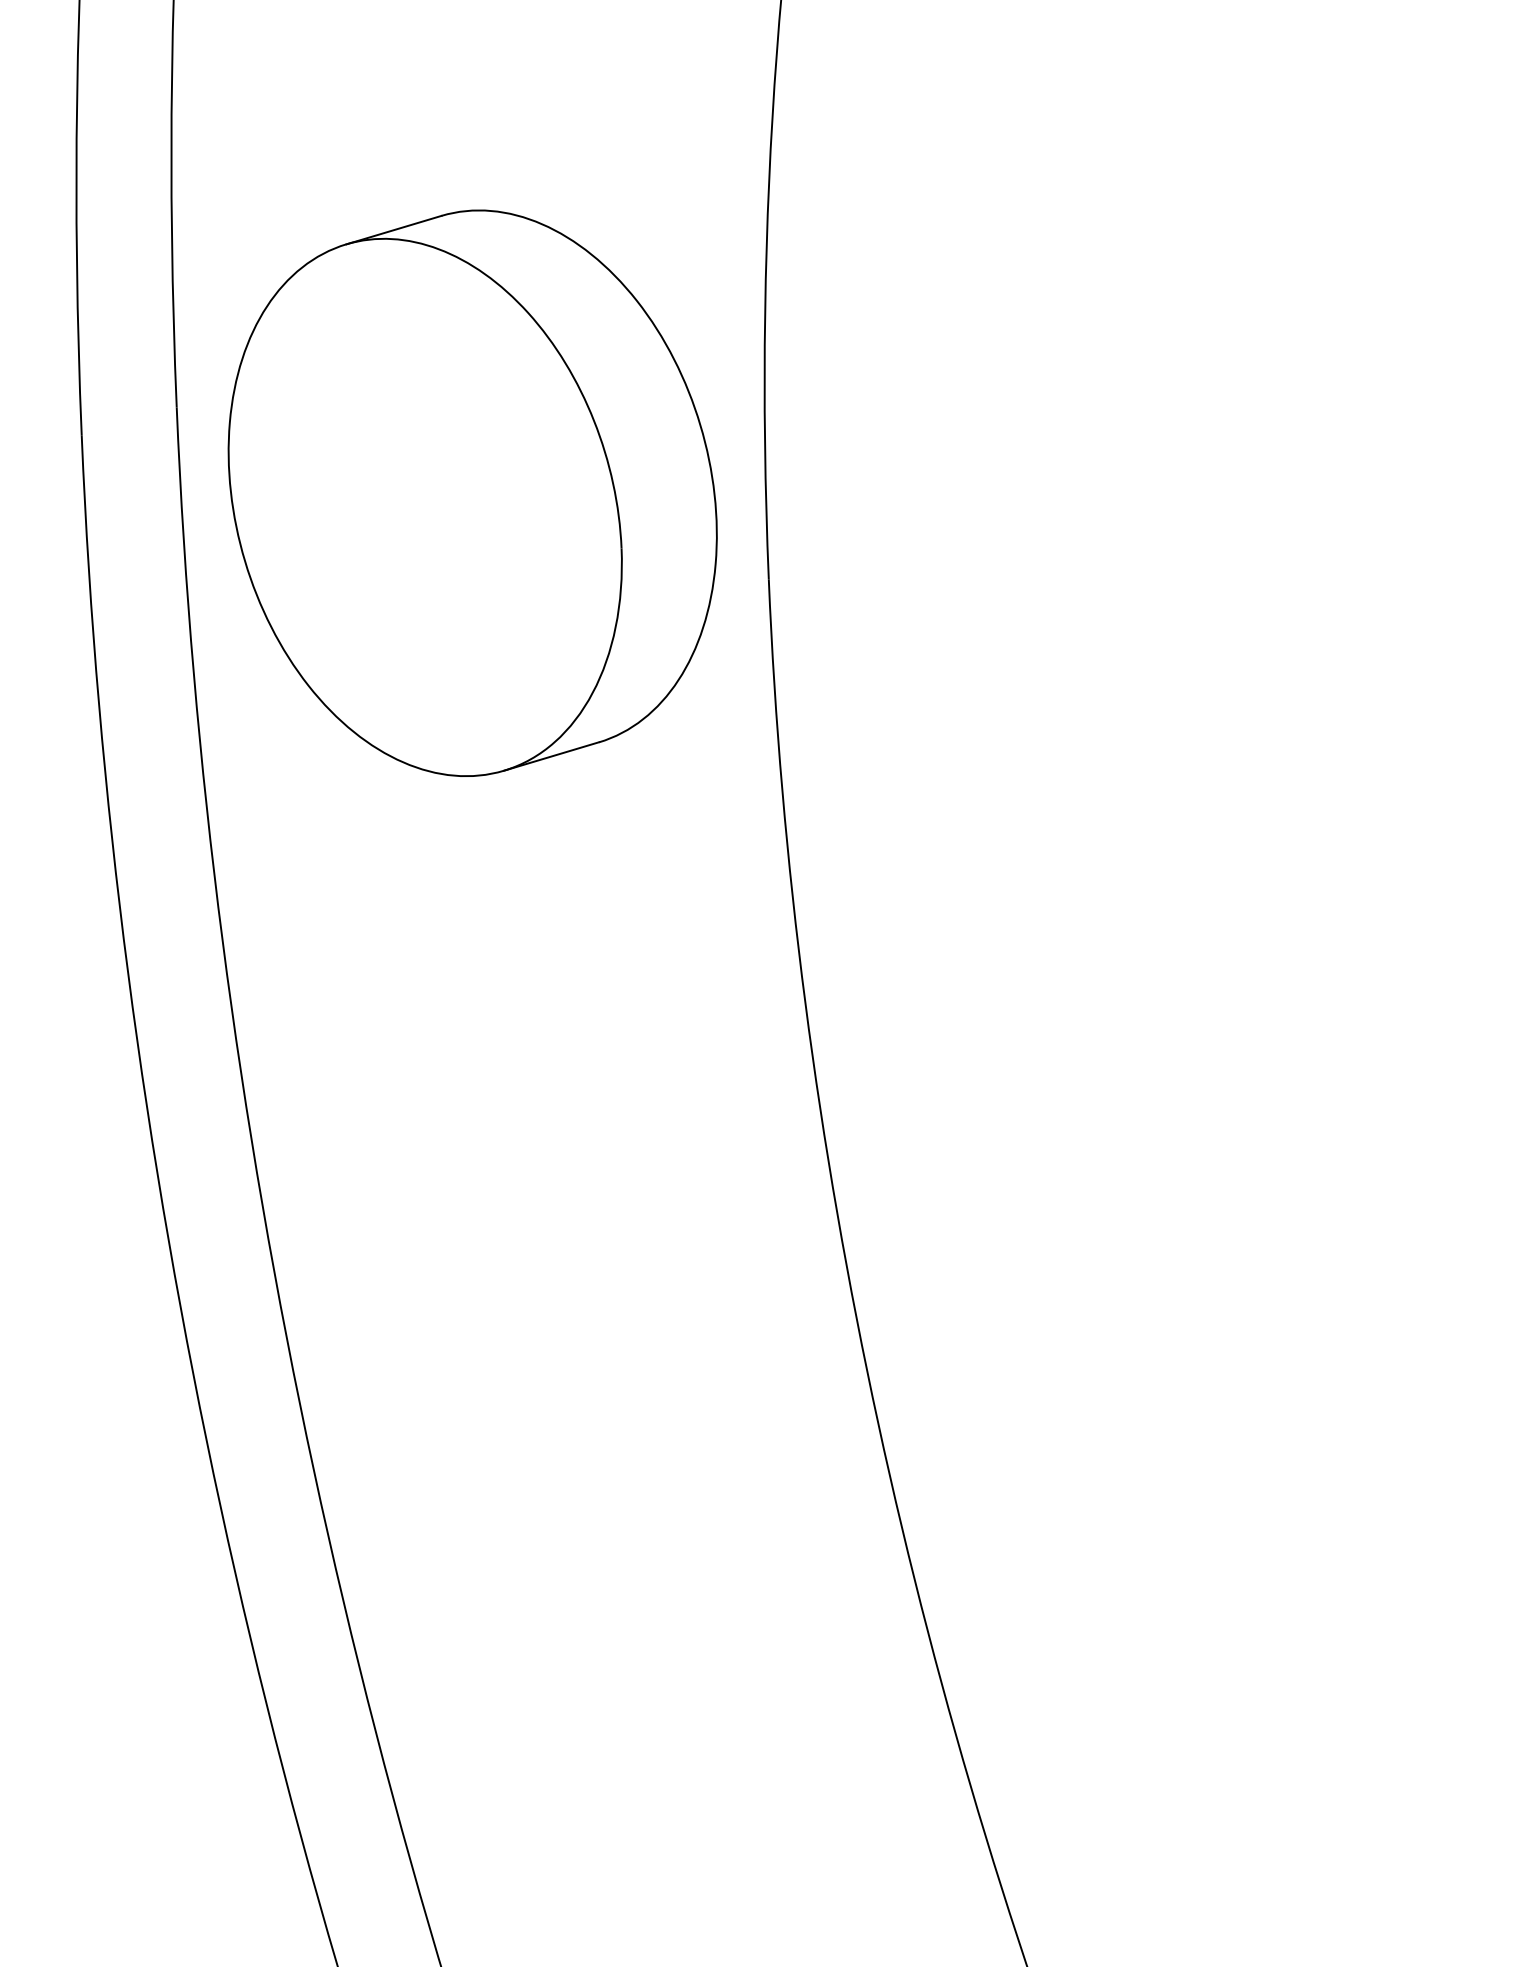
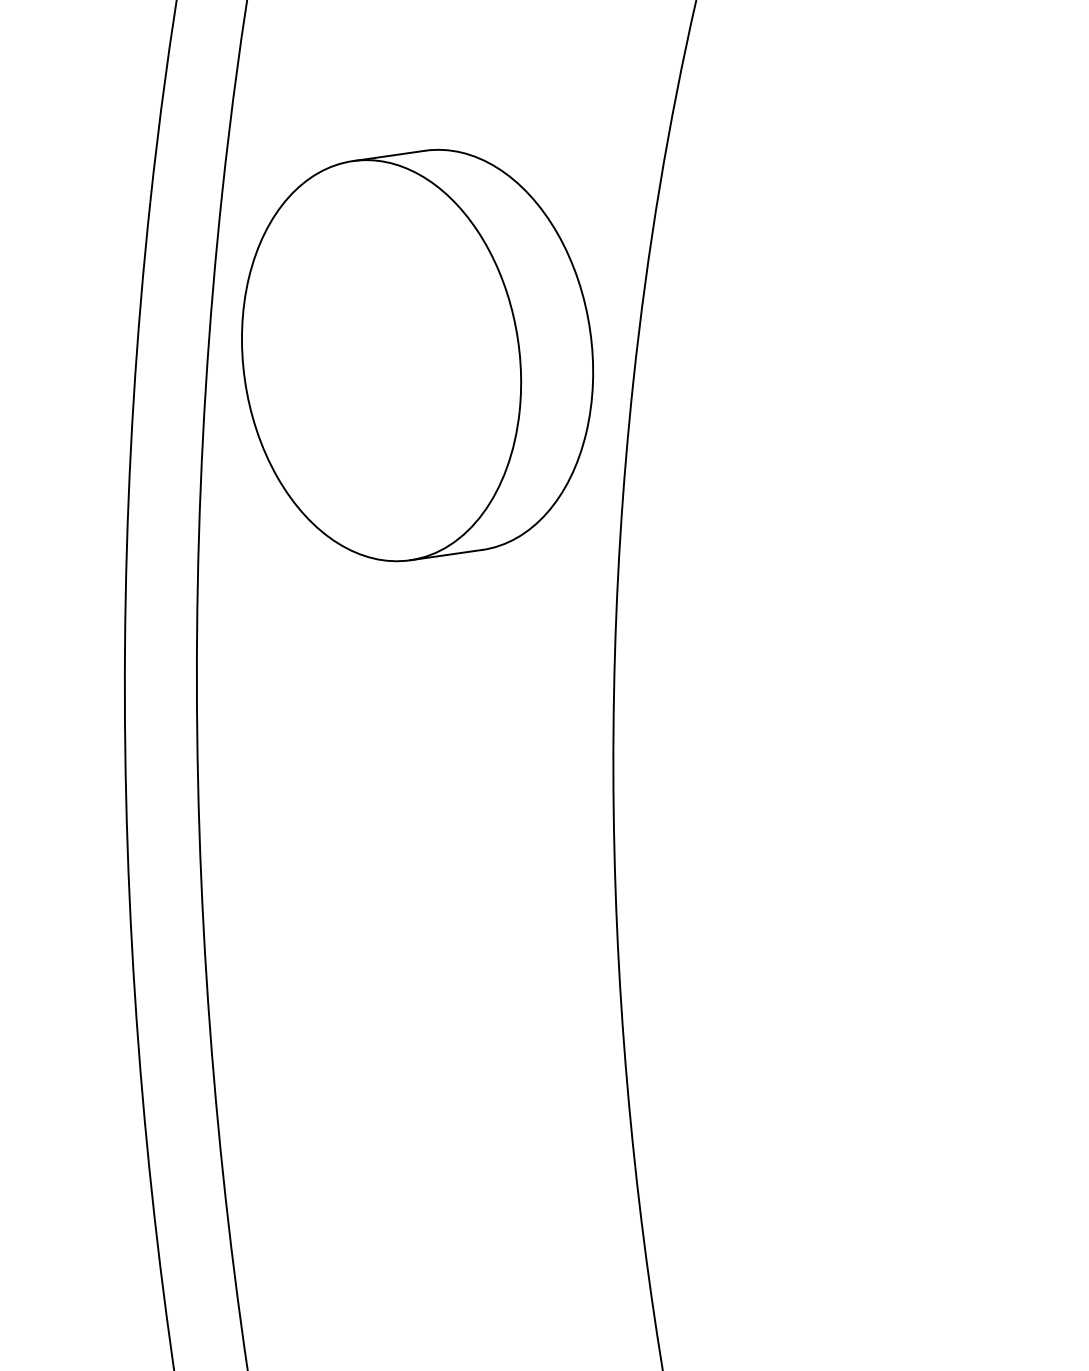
part: (472, 492) -> (417, 354), moved

